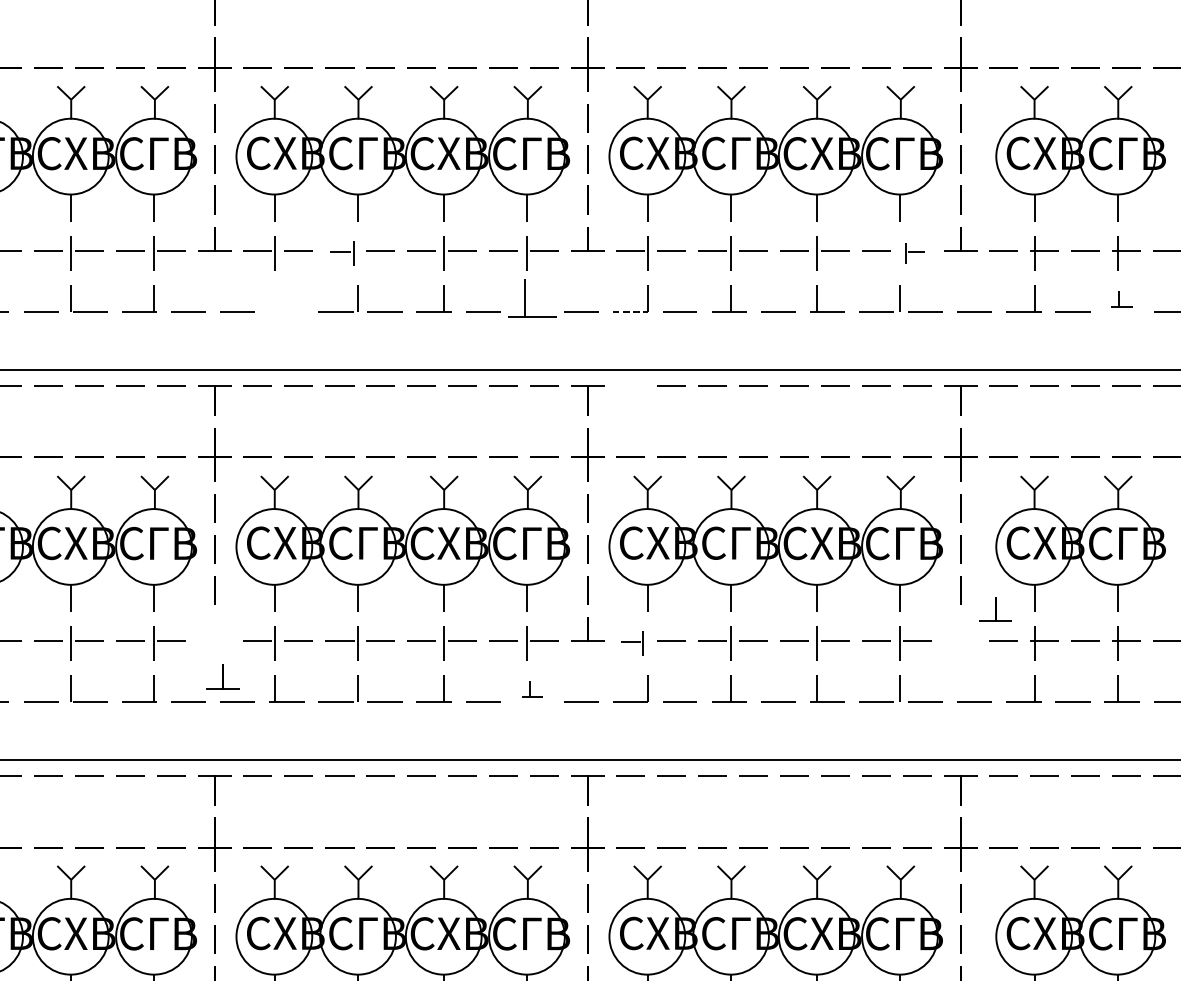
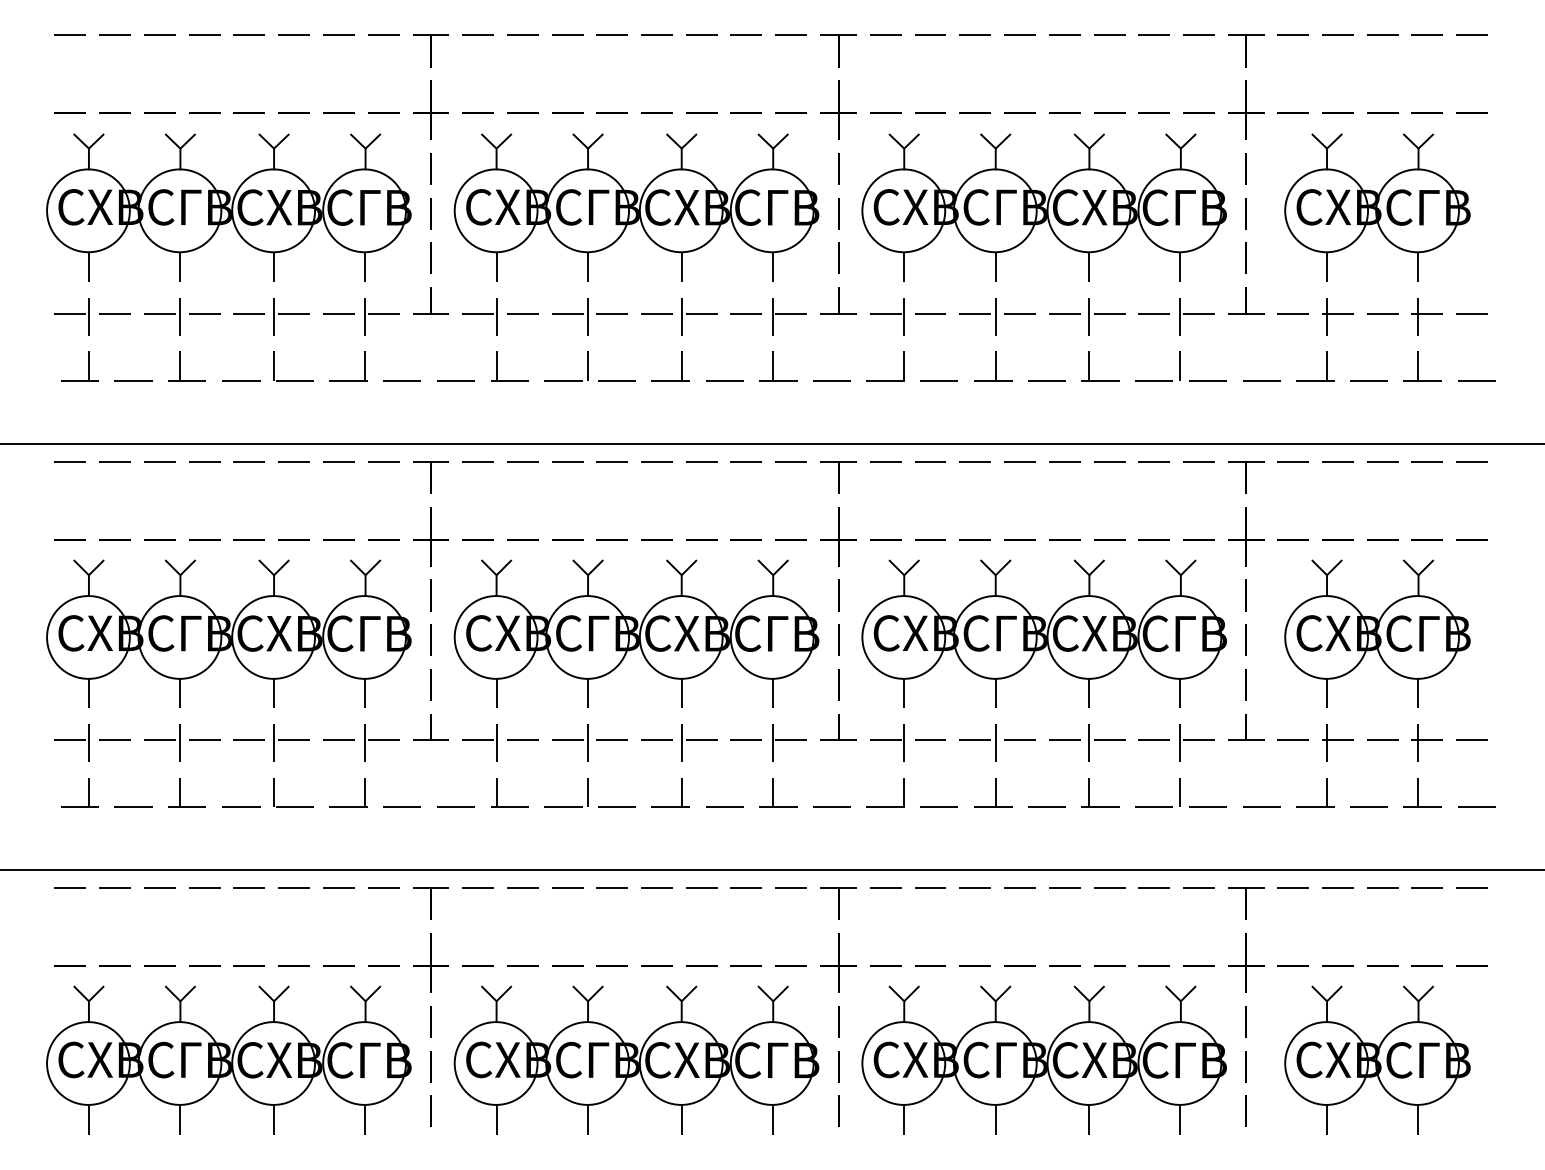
part: (342, 253) -> (570, 316), size x1.43
part: (915, 253) -> (1196, 316), size x1.67
part: (275, 299) -> (497, 366), added
part: (532, 299) -> (778, 366), size x0.71
part: (1121, 299) -> (1422, 366), size x1.67
line: (631, 311) -> (886, 380), dashed -> solid
line: (630, 385) -> (885, 461), added
line: (995, 609) -> (1246, 727), moved
part: (632, 643) -> (887, 742), size x1.43
line: (222, 676) -> (430, 727), moved
part: (532, 688) -> (778, 792), size x1.67

